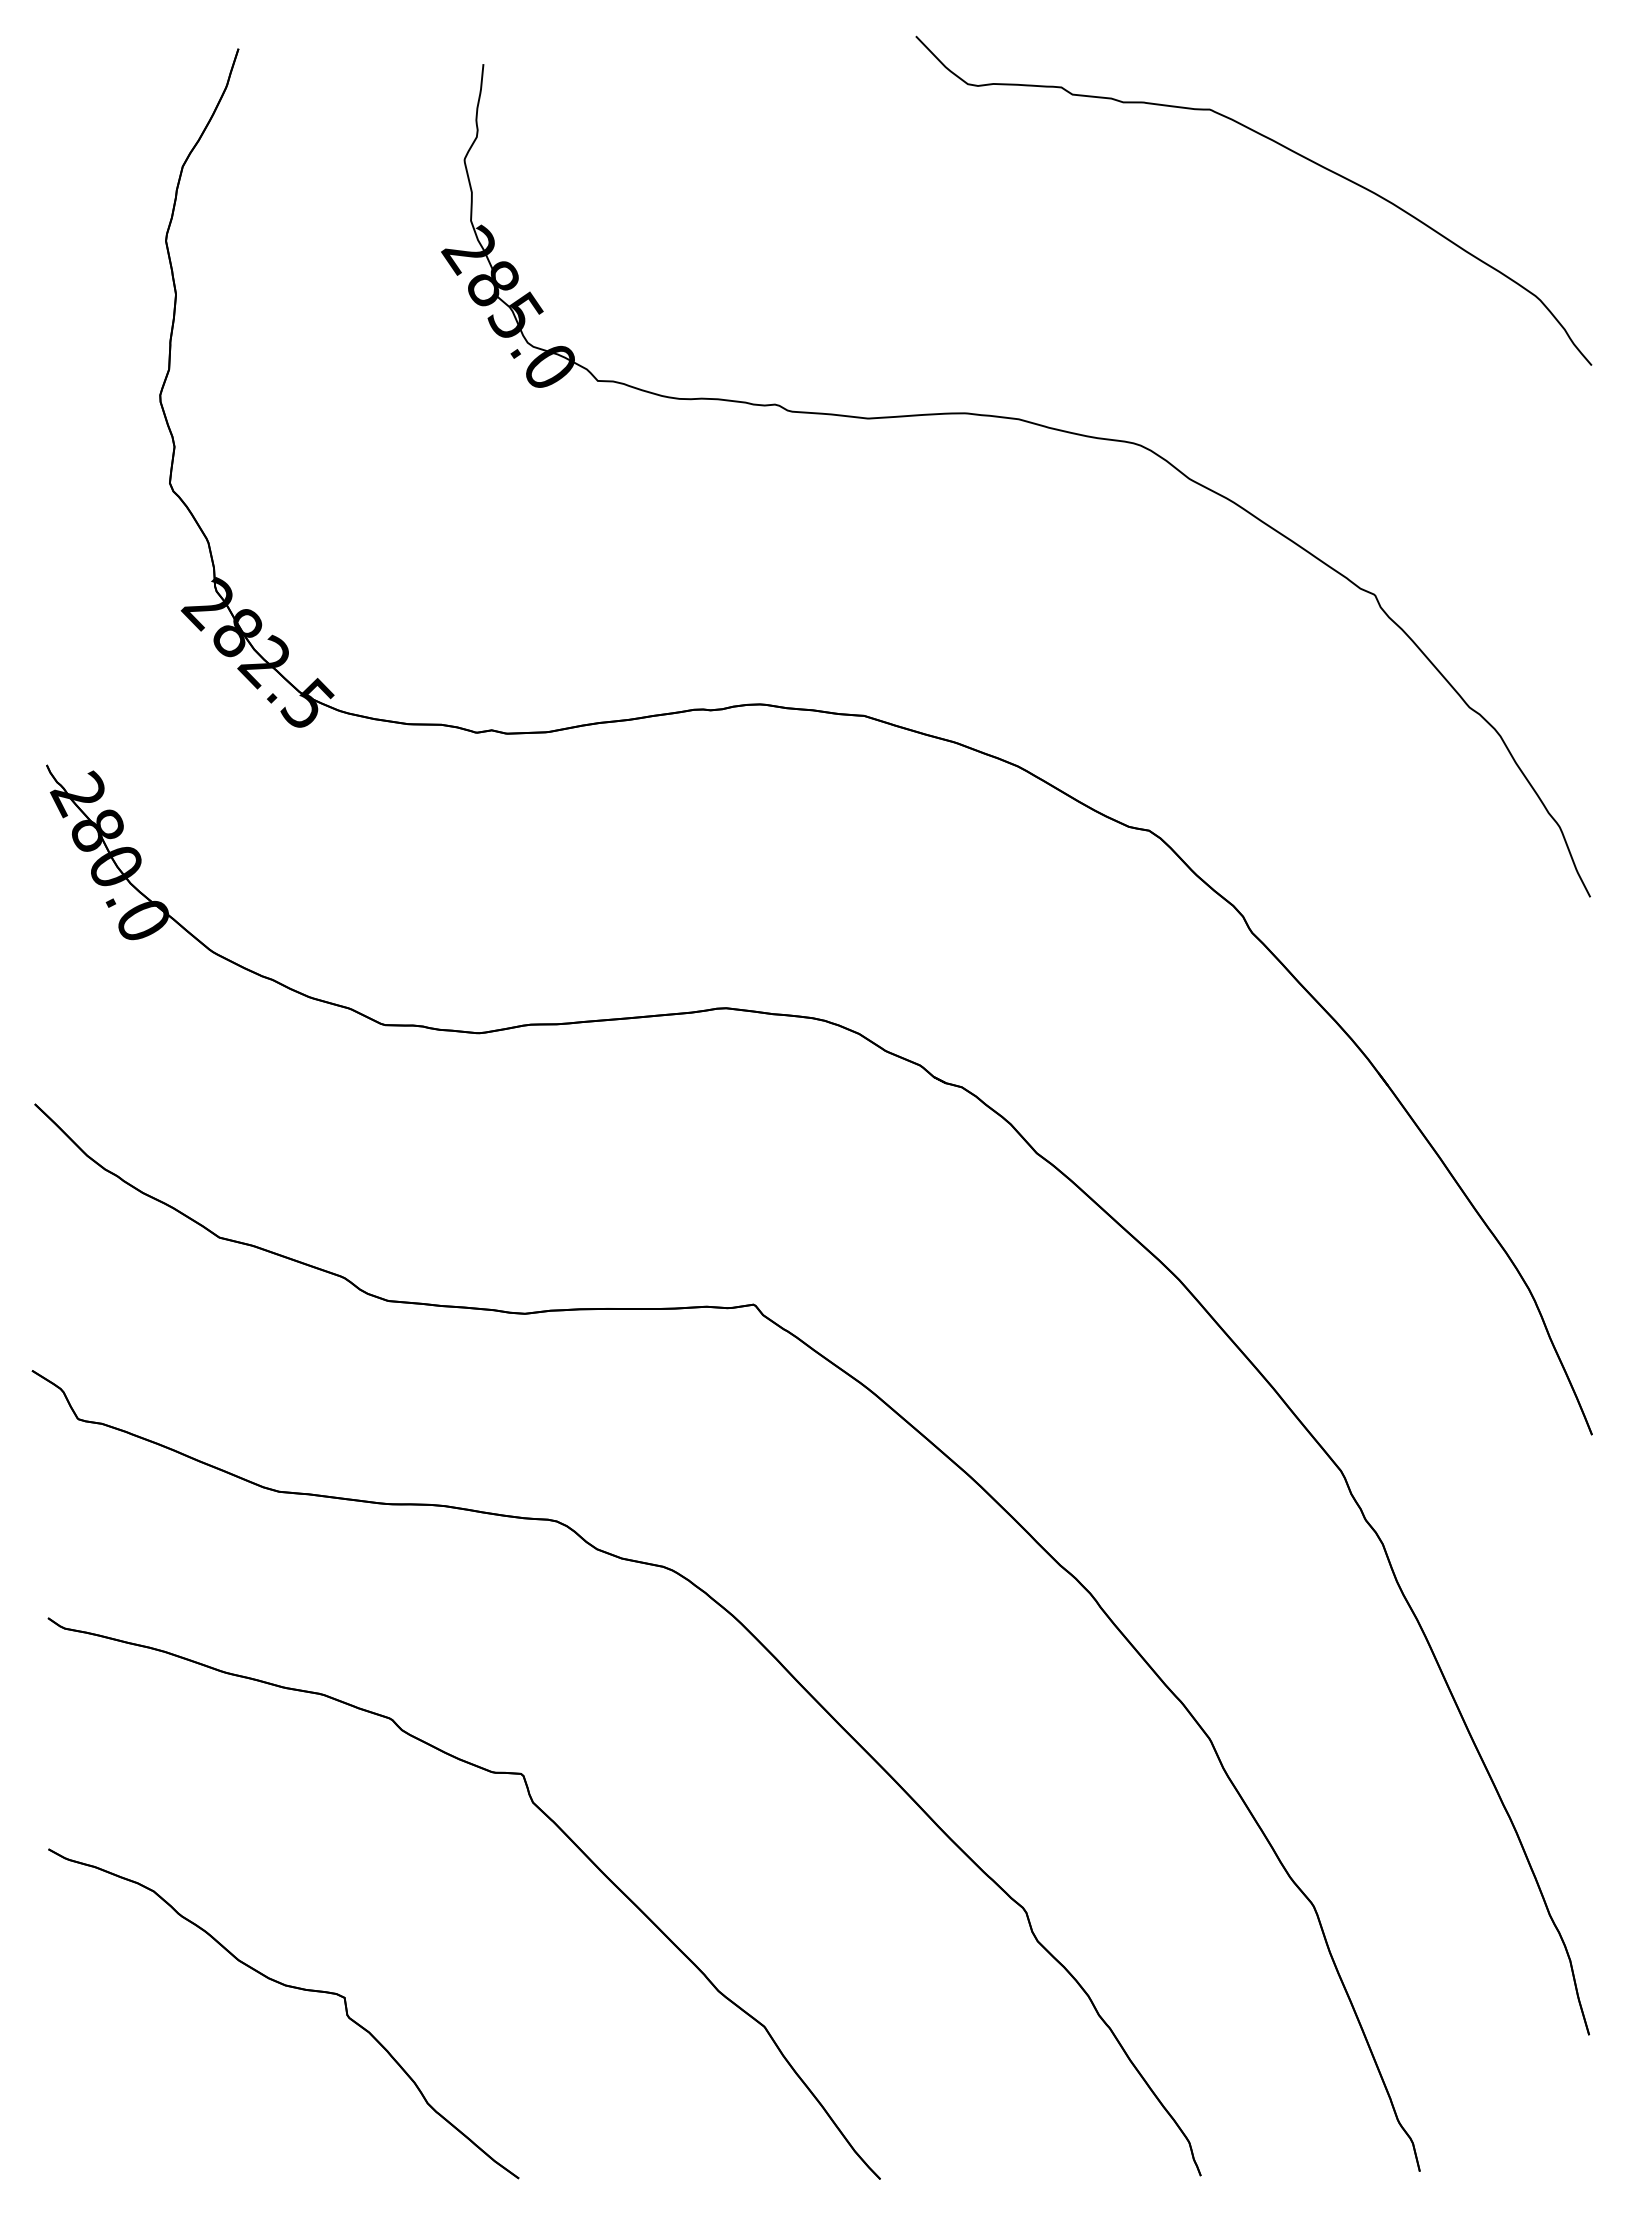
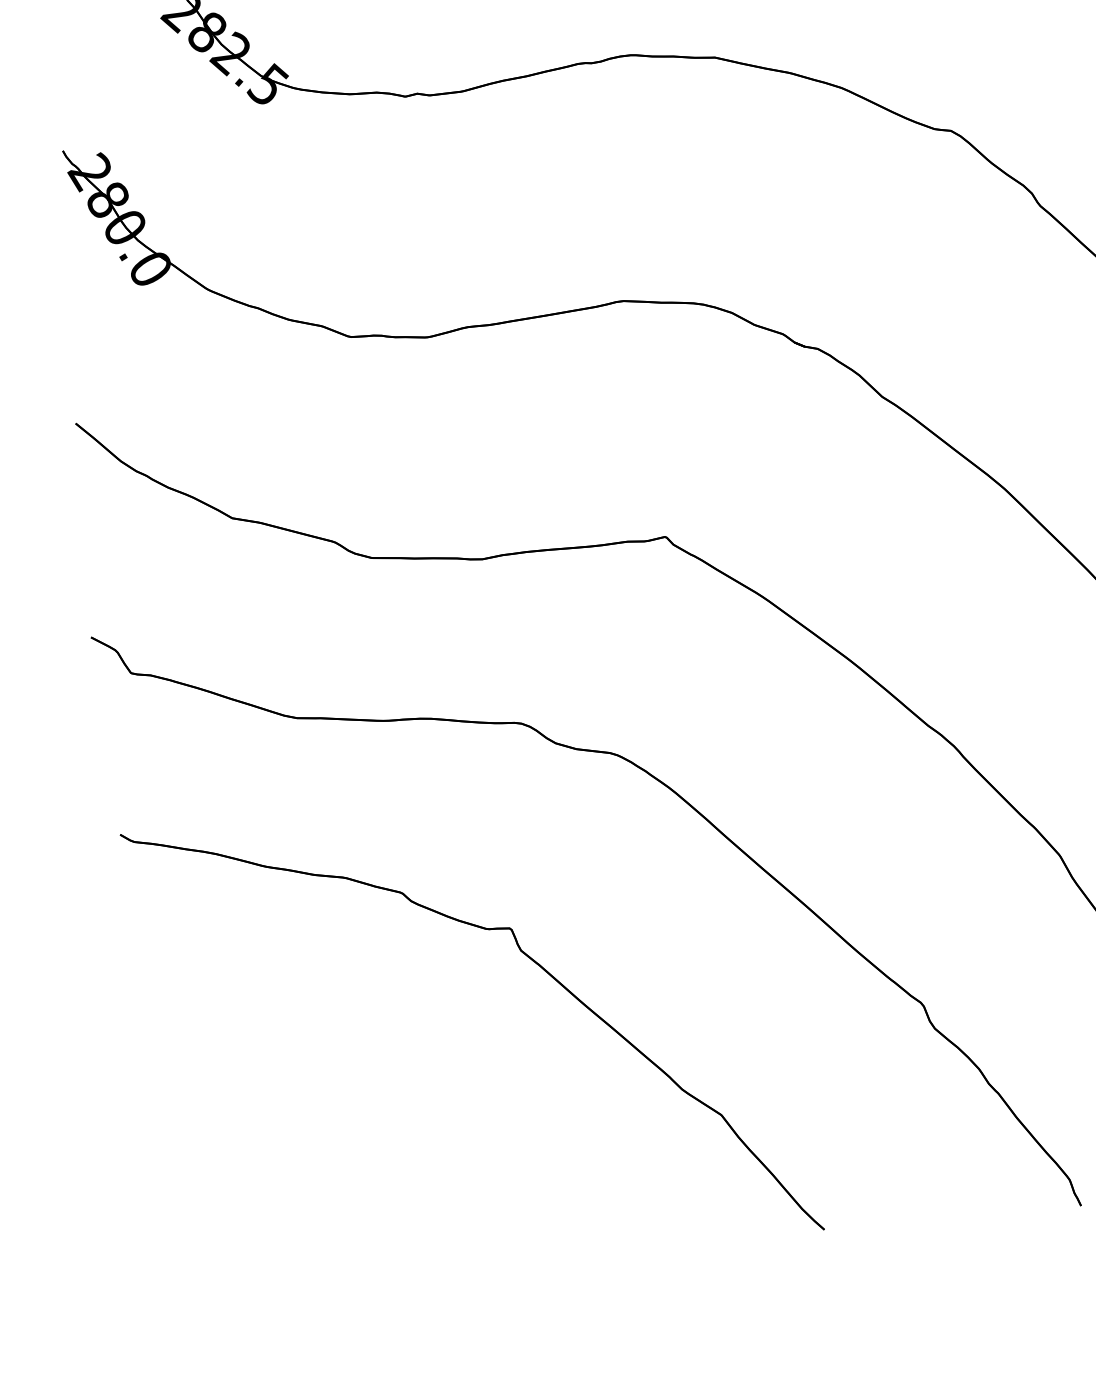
part: (288, 1987) -> (337, 1114), removed

